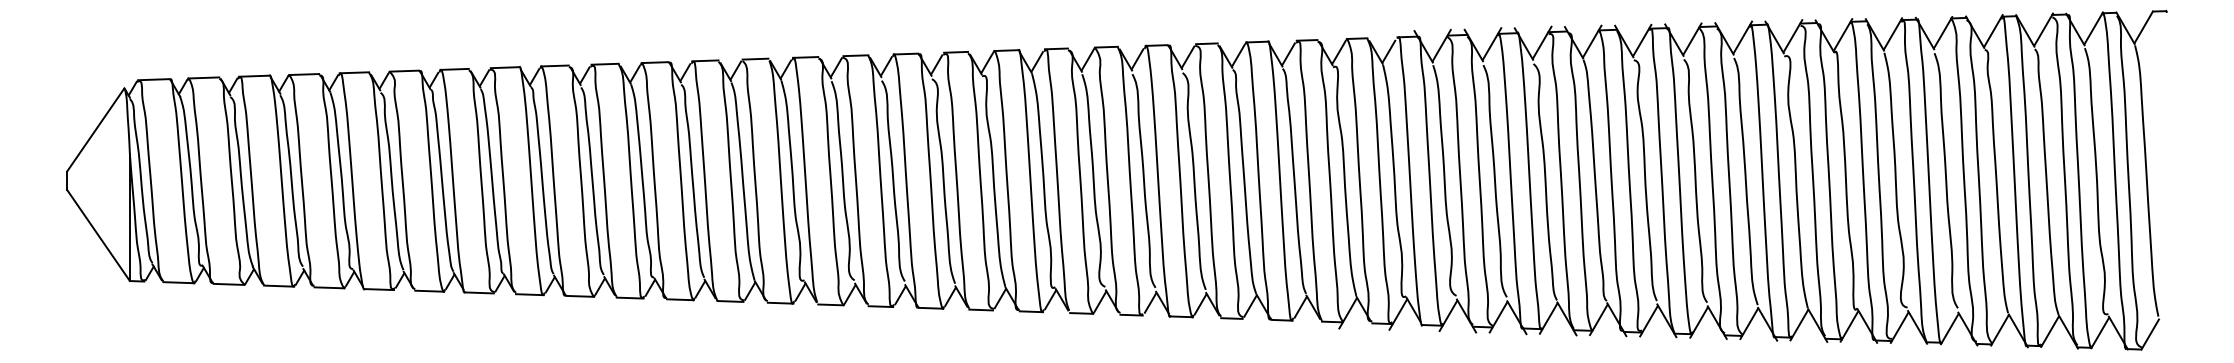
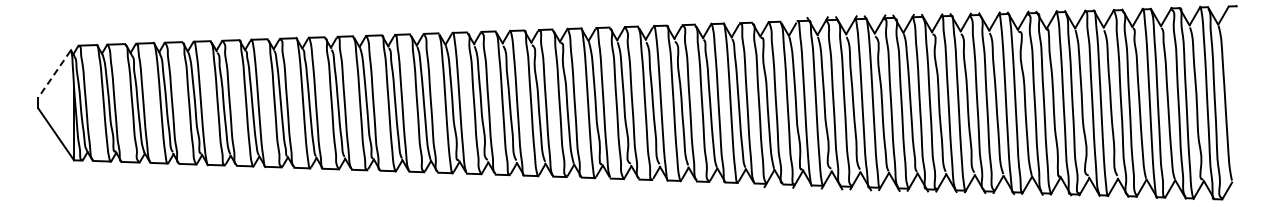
line: (95, 130) -> (54, 74), solid -> dashed

